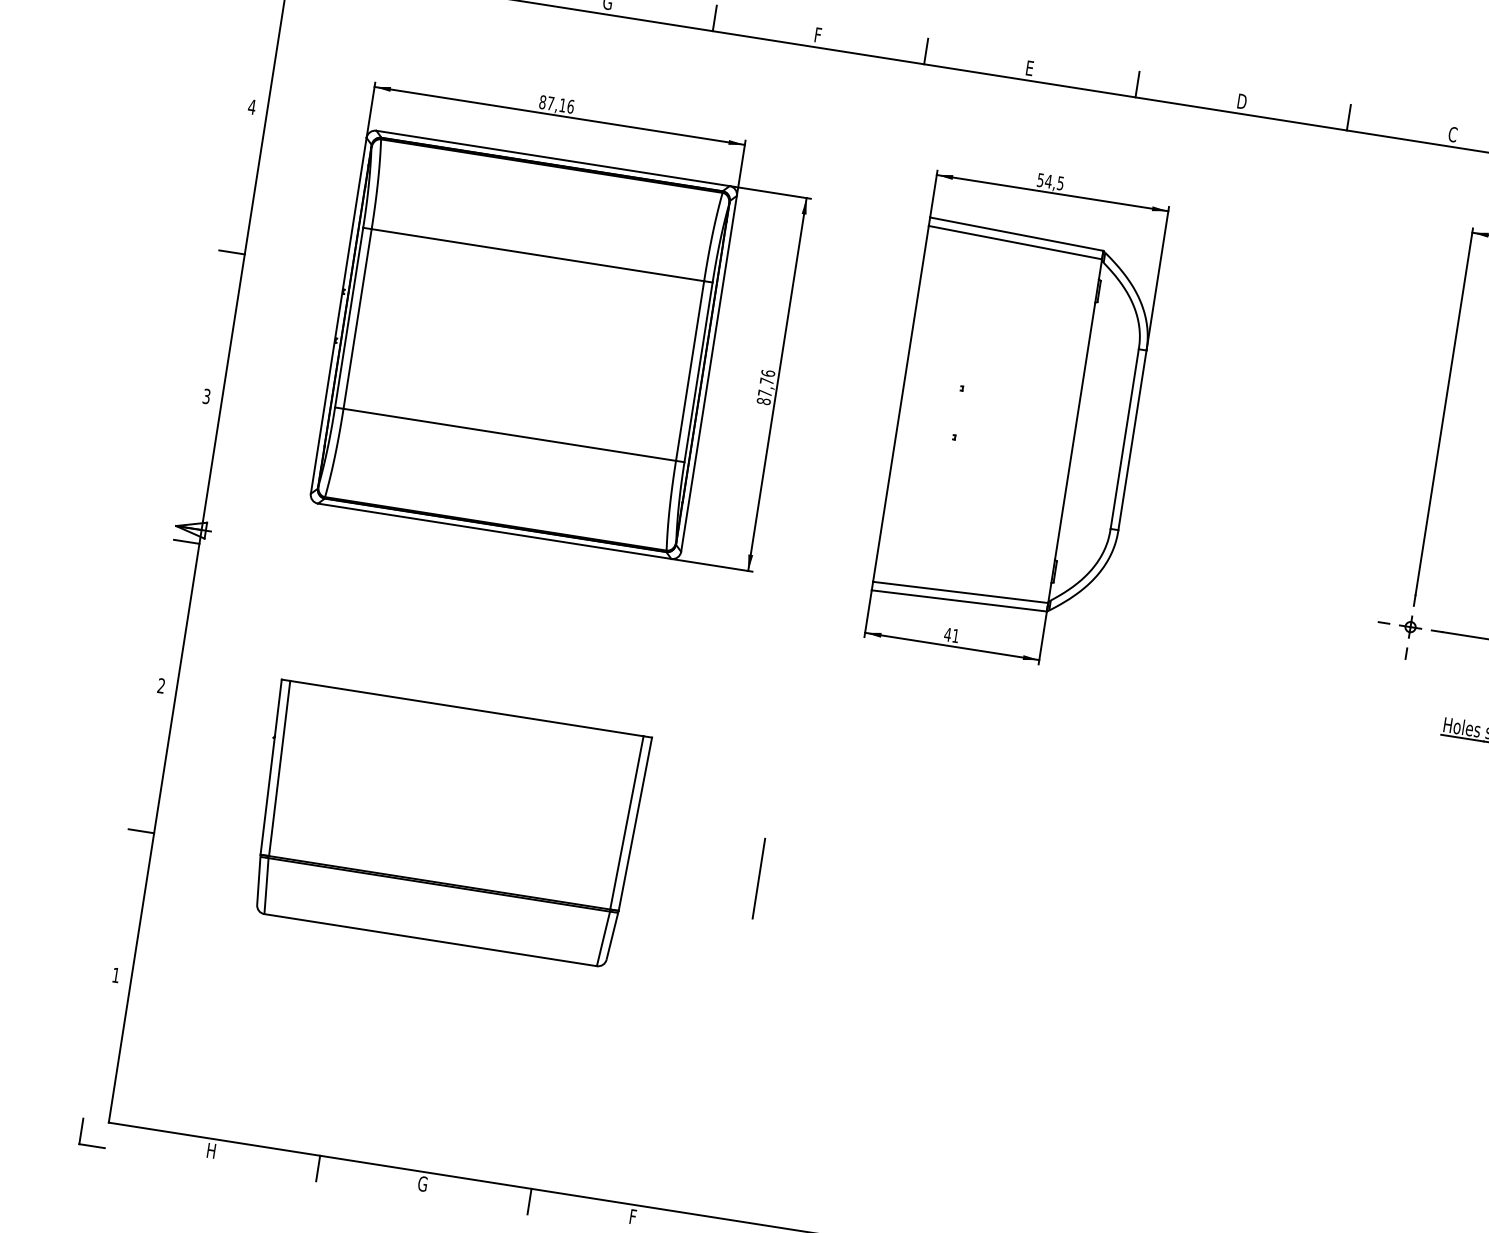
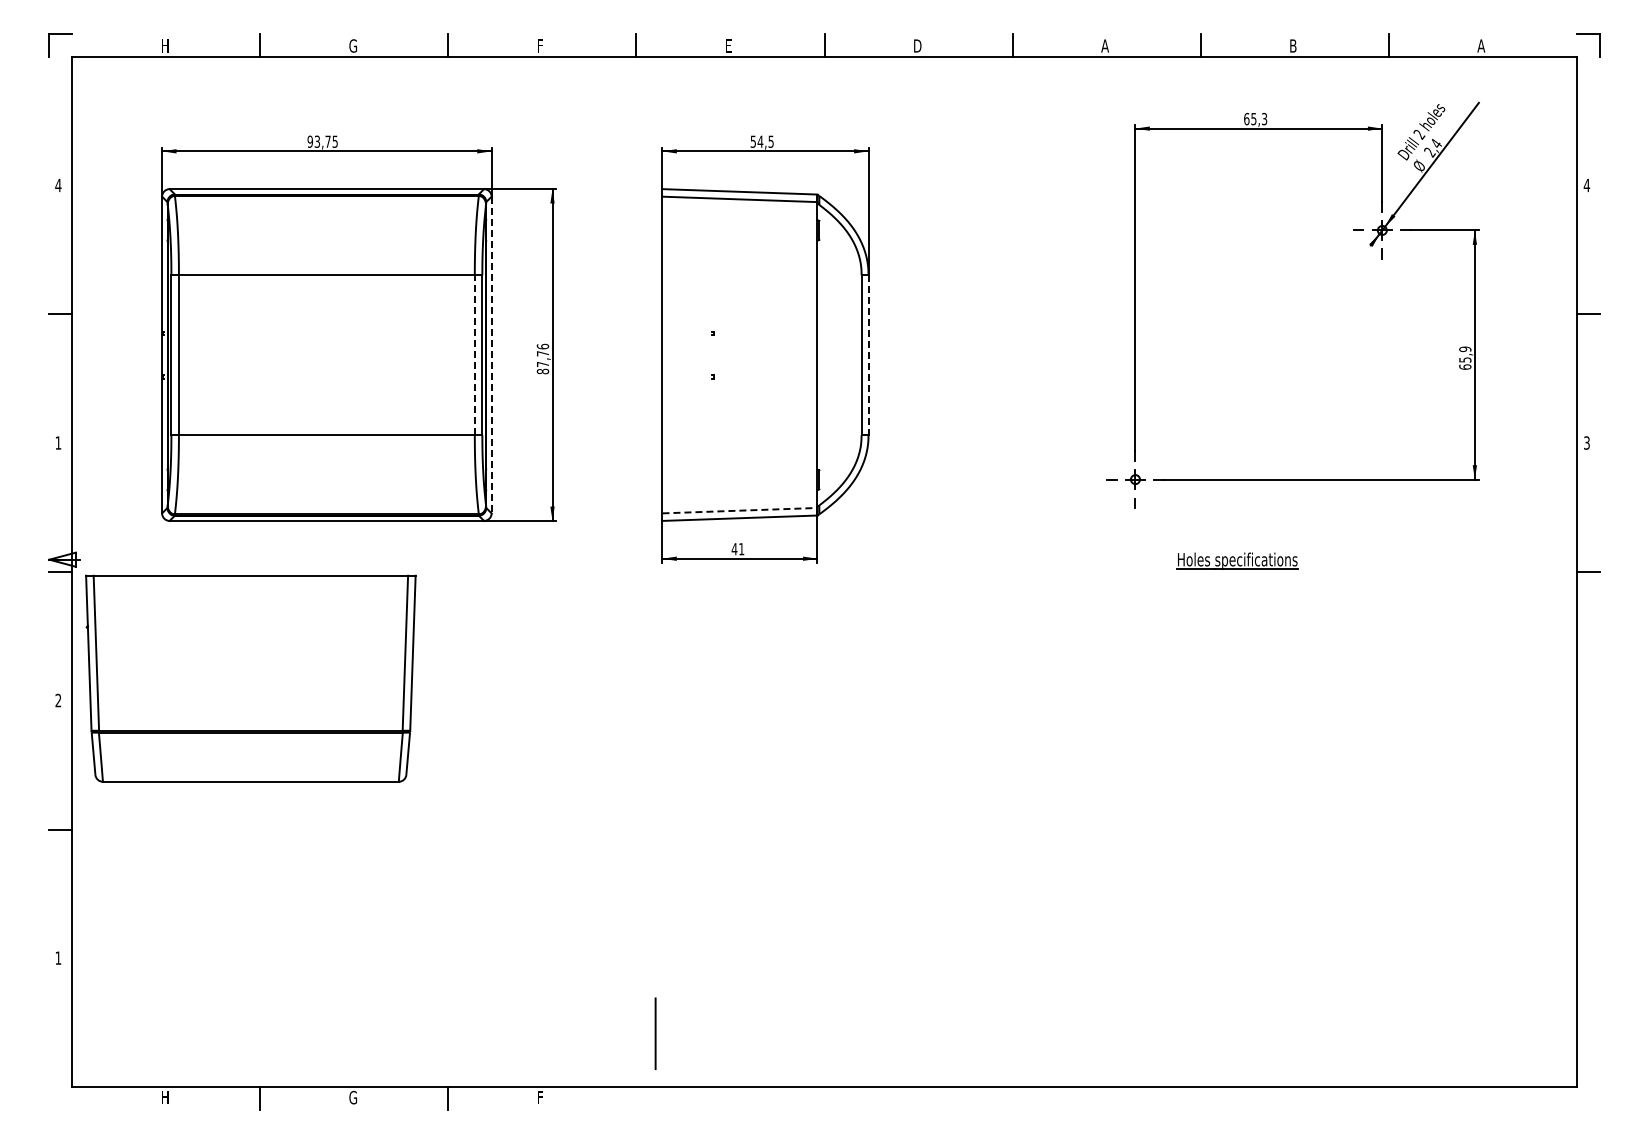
text: (556, 104) -> (322, 141), 87,16 -> 93,75
text: (1453, 134) -> (1105, 45), C -> A
line: (689, 371) -> (474, 355), solid -> dashed
line: (708, 374) -> (491, 355), solid -> dashed
text: (206, 395) -> (58, 442), 3 -> 1
line: (1132, 440) -> (868, 355), solid -> dashed
line: (960, 592) -> (739, 510), solid -> dashed
part: (448, 824) -> (250, 678), moved
line: (758, 878) -> (655, 1033), moved
part: (81, 1131) -> (49, 1098), removed

